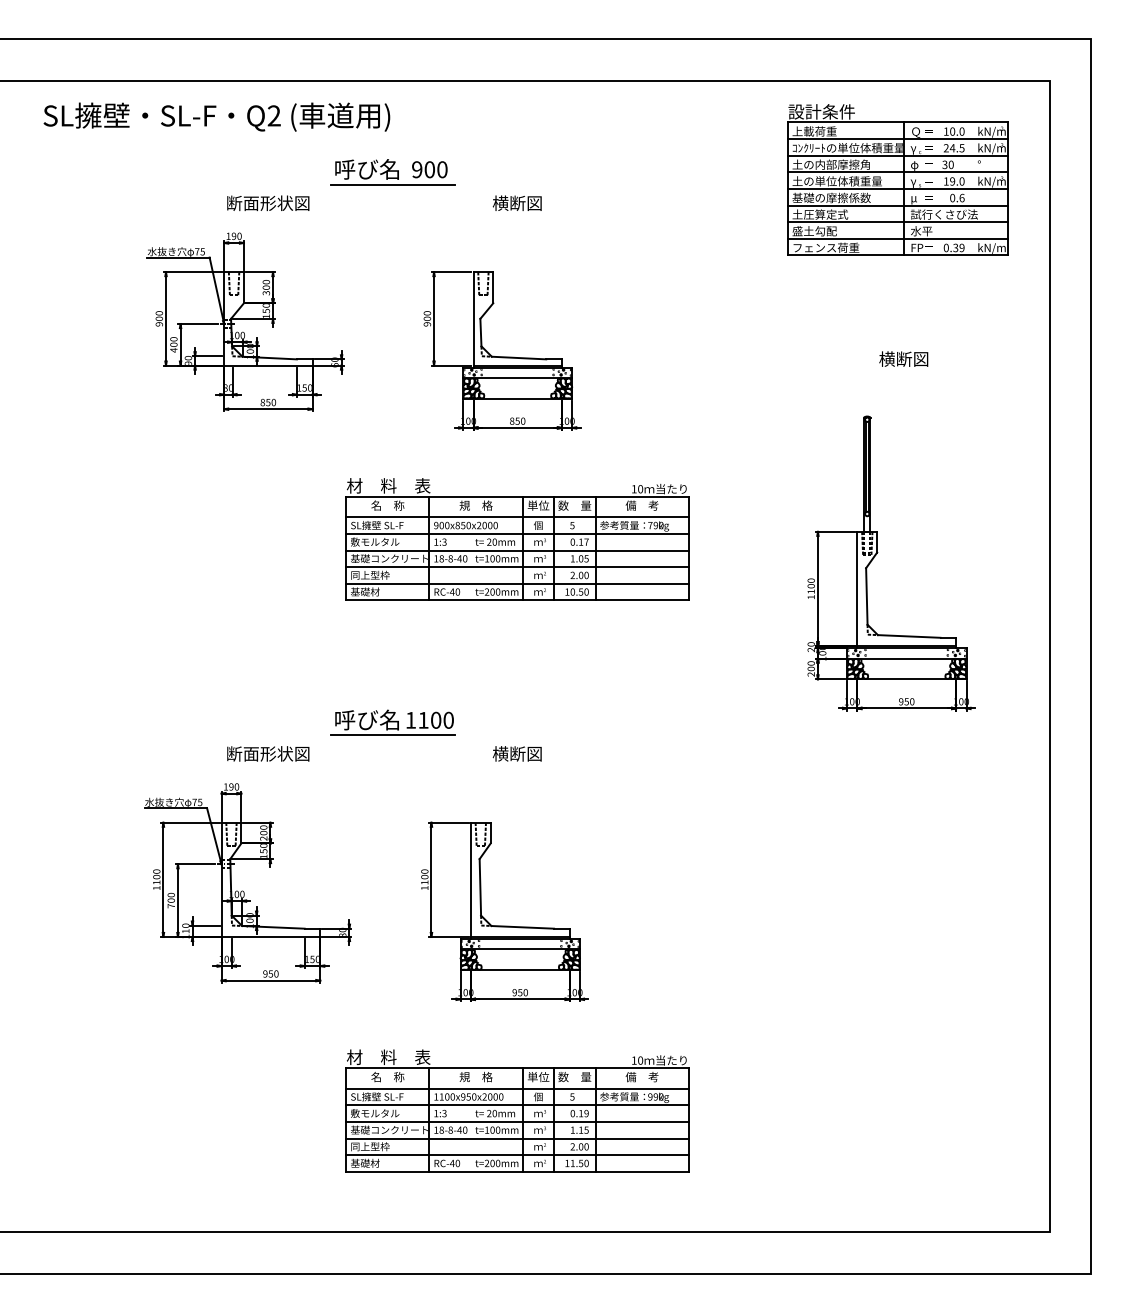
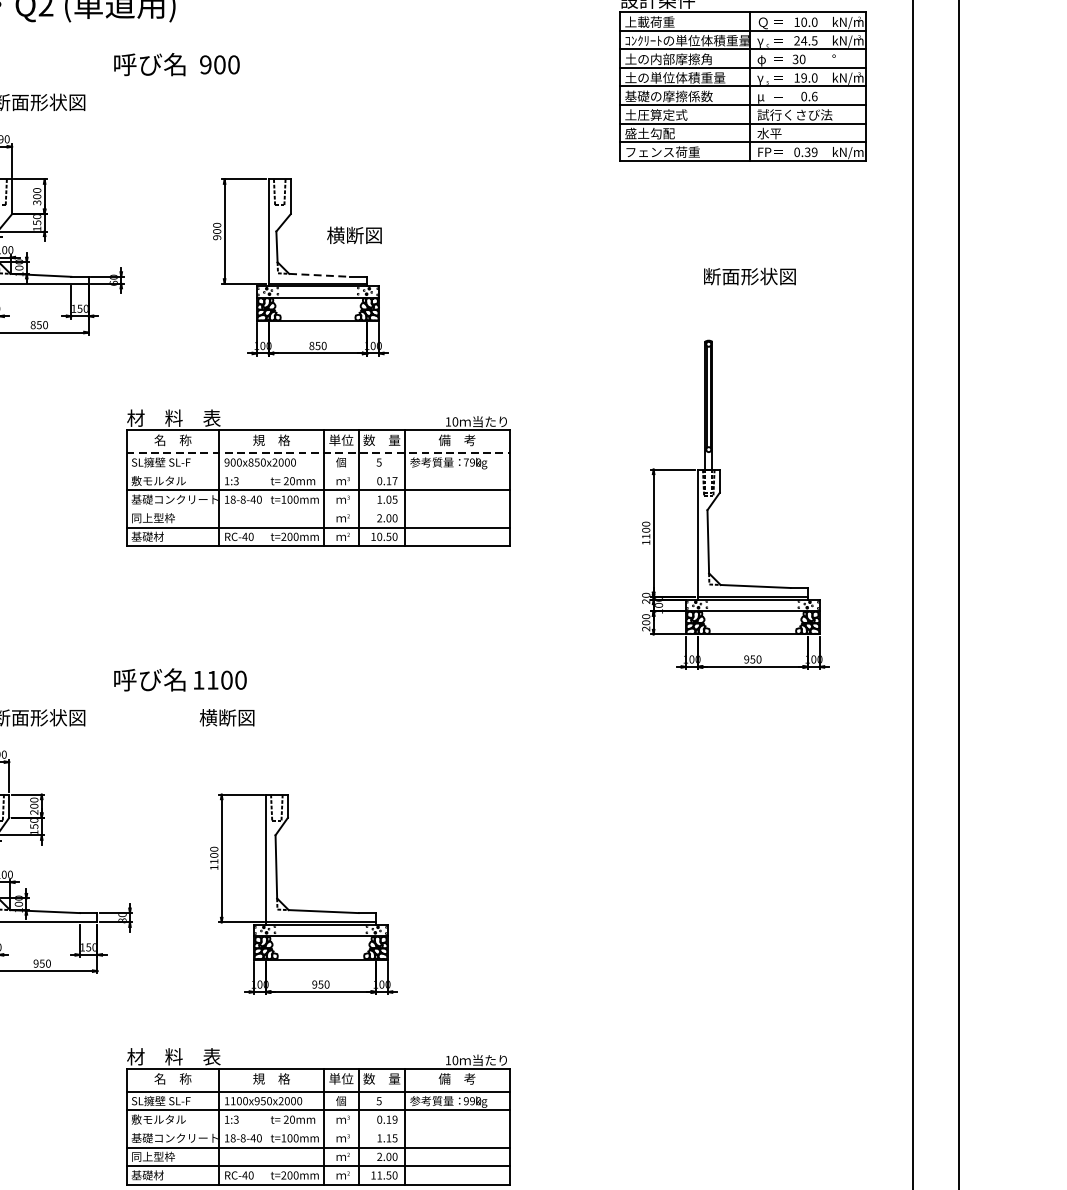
line: (392, 184) -> (178, 81), removed
text: (516, 202) -> (353, 234), moved
line: (519, 358) -> (320, 275), solid -> dashed
text: (904, 358) -> (750, 275), 横断図 -> 断面形状図
line: (518, 517) -> (318, 453), solid -> dashed
line: (517, 533) -> (317, 471), removed
line: (517, 567) -> (317, 509), removed
line: (392, 735) -> (178, 697), removed
text: (516, 753) -> (226, 717), moved
line: (517, 1121) -> (317, 1128), removed

